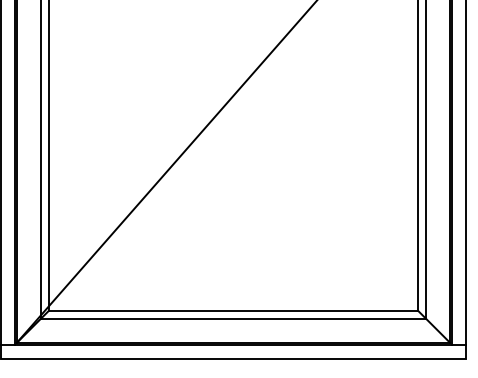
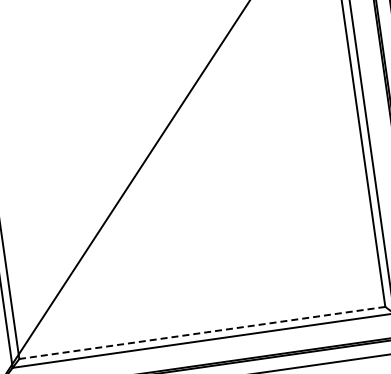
line: (233, 311) -> (202, 333), solid -> dashed

